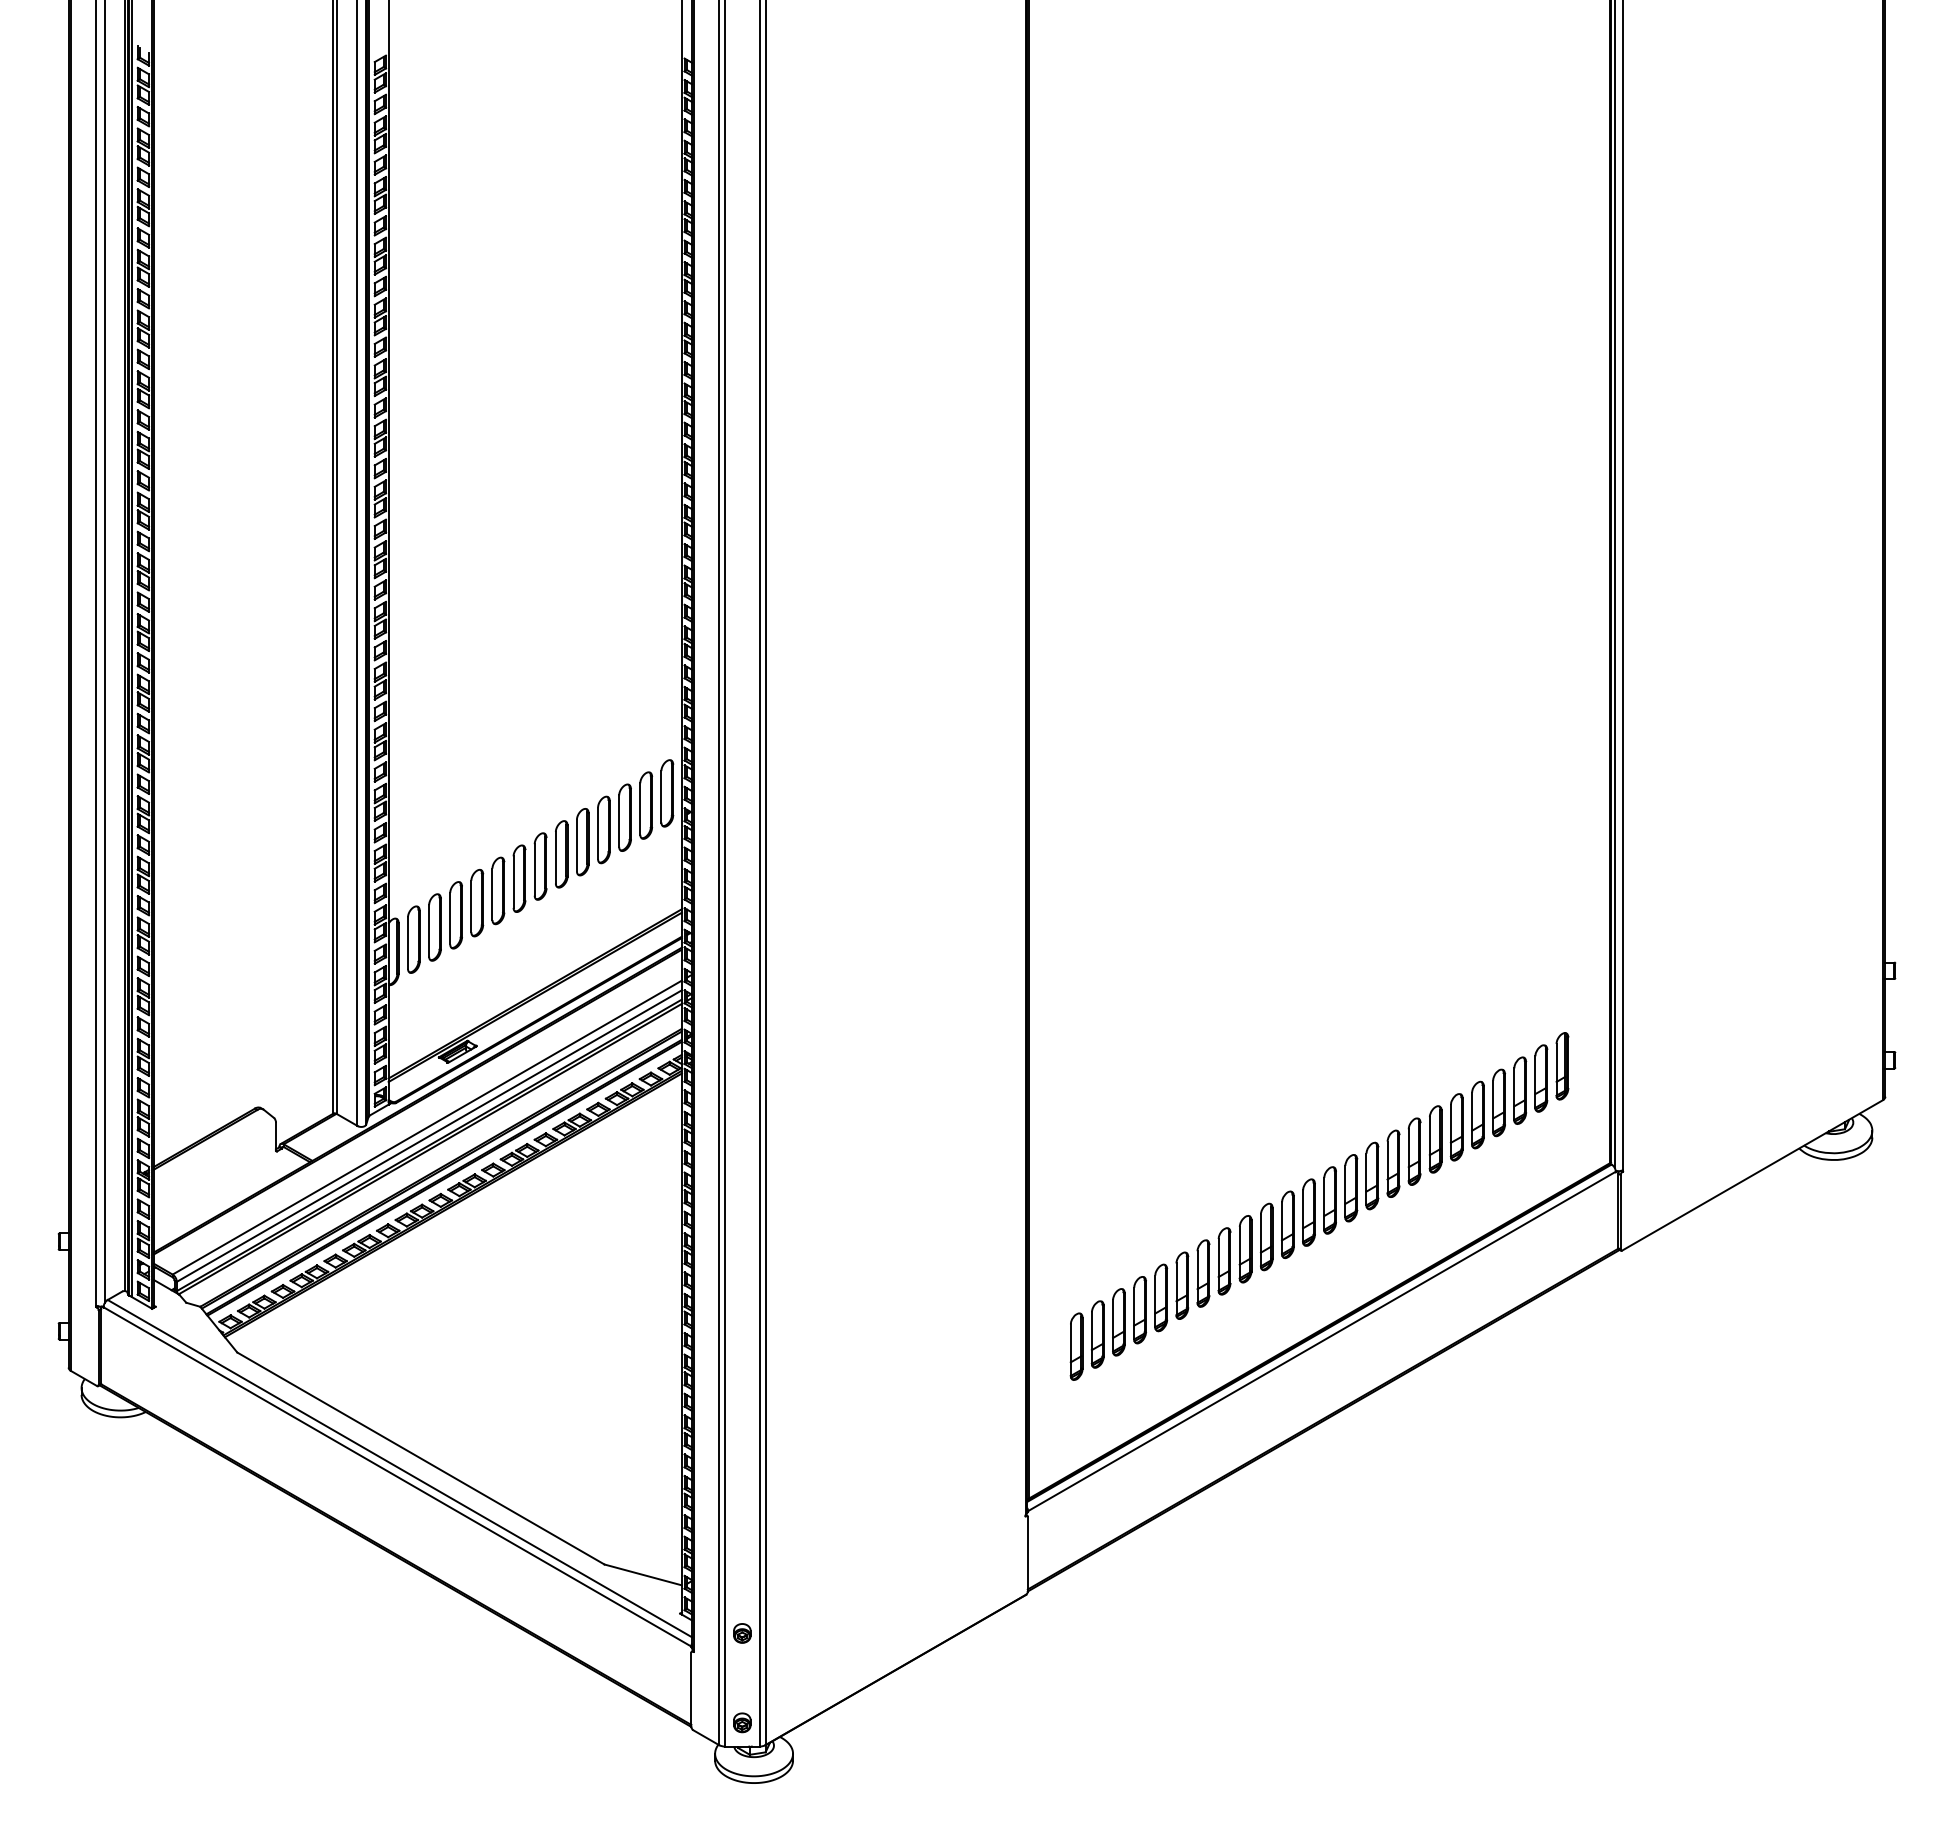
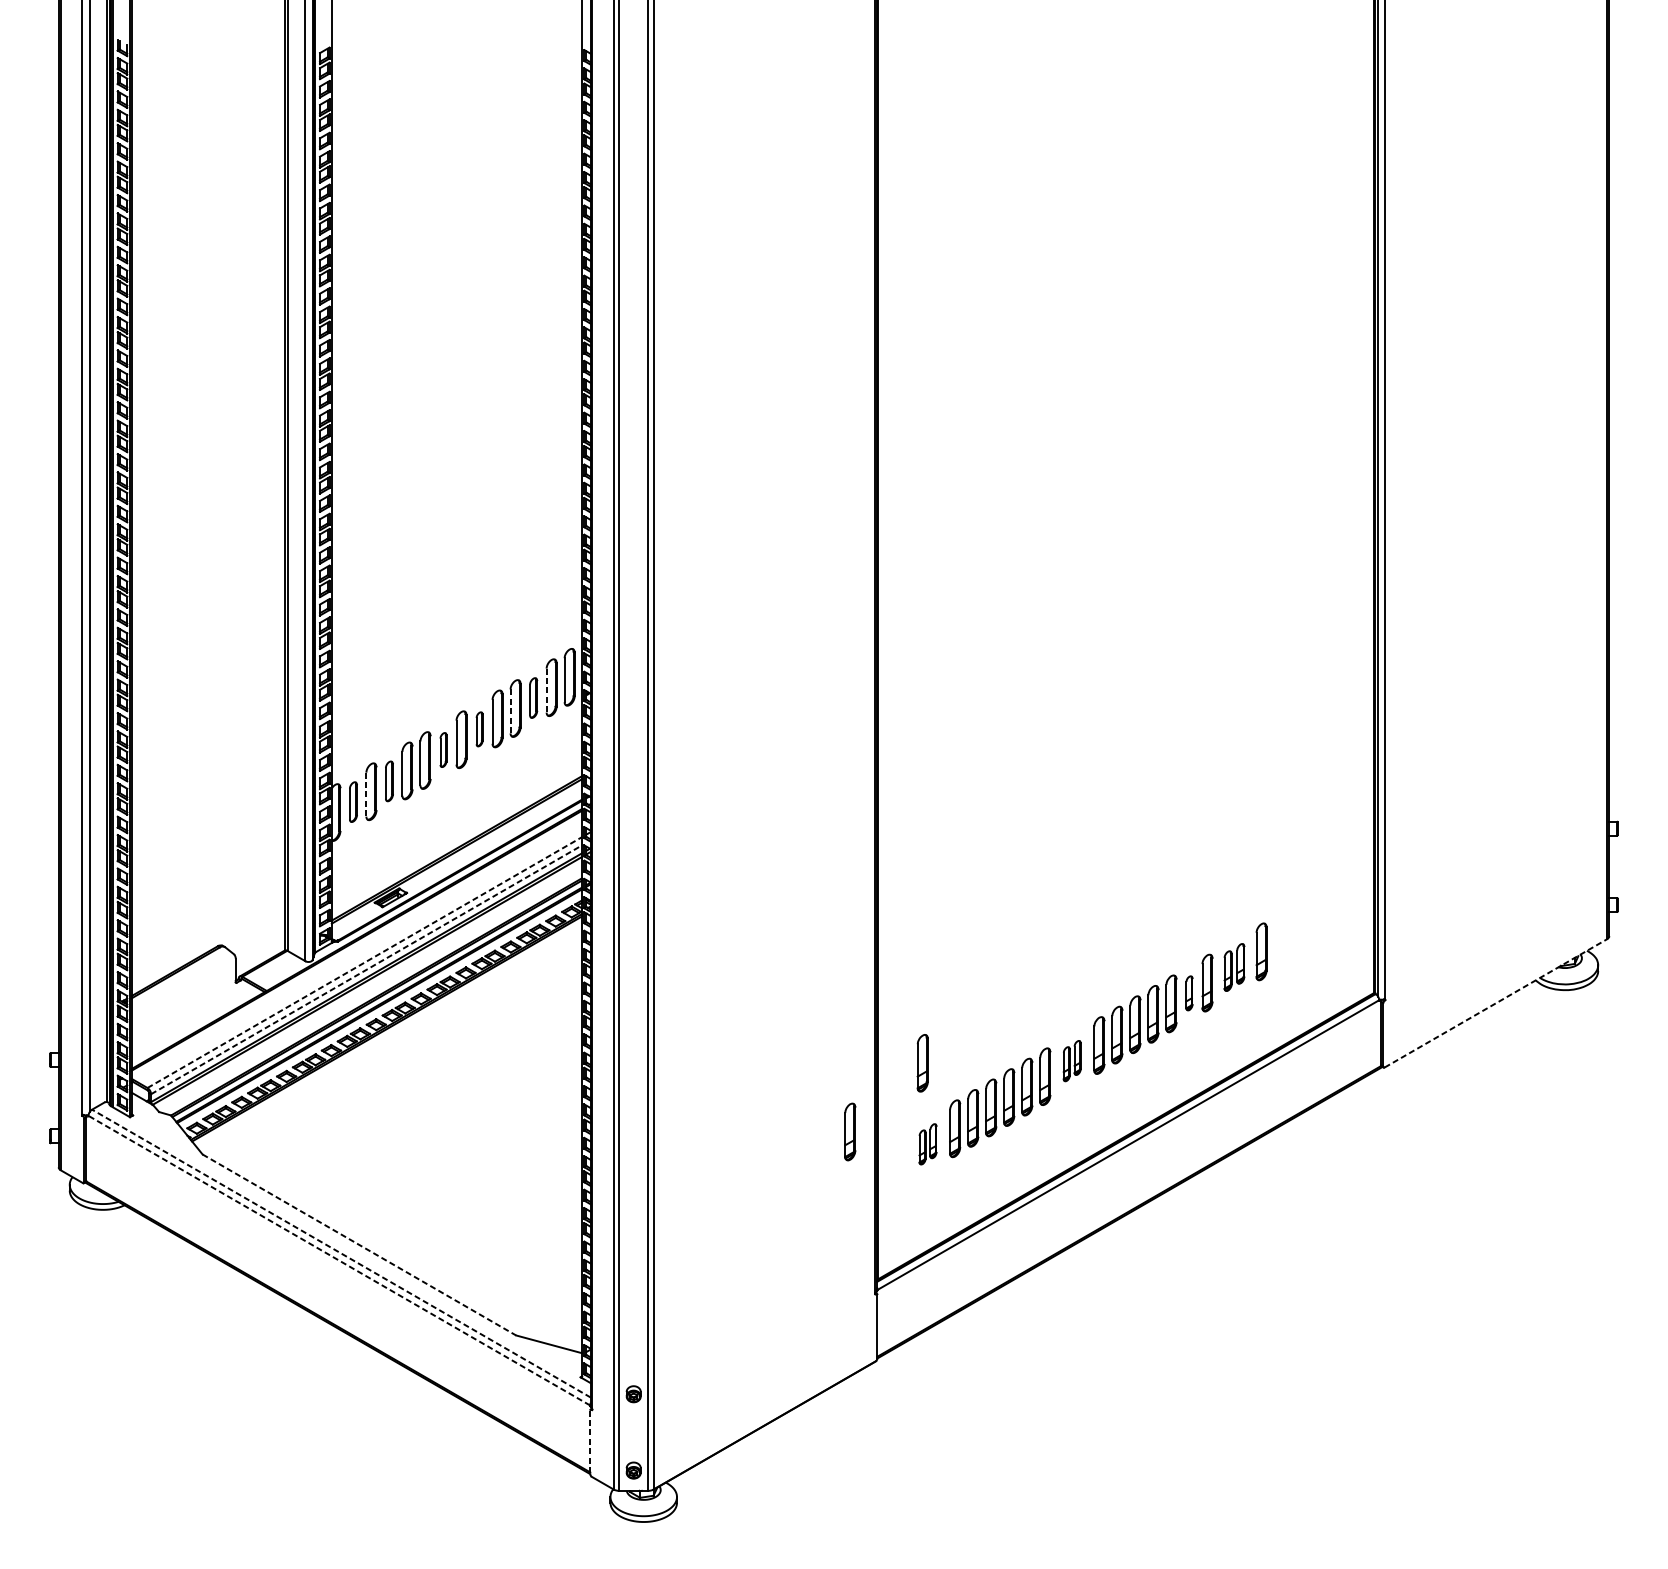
line: (640, 809) -> (546, 691), solid -> dashed
part: (624, 817) -> (533, 697), size x0.7
line: (598, 833) -> (510, 711), solid -> dashed
part: (561, 854) -> (479, 729), size x0.6
part: (519, 878) -> (443, 749), size x0.6
part: (455, 915) -> (388, 781), size x0.7
line: (429, 930) -> (366, 794), solid -> dashed
part: (413, 939) -> (353, 801), size x0.7
part: (1530, 1084) -> (1306, 925), removed
line: (427, 1127) -> (365, 962), solid -> dashed
part: (1445, 1133) -> (1233, 967), size x0.7
line: (429, 1136) -> (366, 970), solid -> dashed
part: (1393, 1163) -> (1189, 993), size x0.6
line: (1753, 1175) -> (1496, 1003), solid -> dashed
part: (1255, 1242) -> (1071, 1060), size x0.6
part: (1080, 1245) -> (922, 1063), added
part: (995, 1326) -> (849, 1132), added
part: (1086, 1340) -> (927, 1144), size x0.6
line: (421, 1458) -> (359, 1244), solid -> dashed
line: (399, 1468) -> (341, 1253), solid -> dashed
line: (397, 1476) -> (339, 1260), solid -> dashed
line: (691, 1690) -> (590, 1442), solid -> dashed

